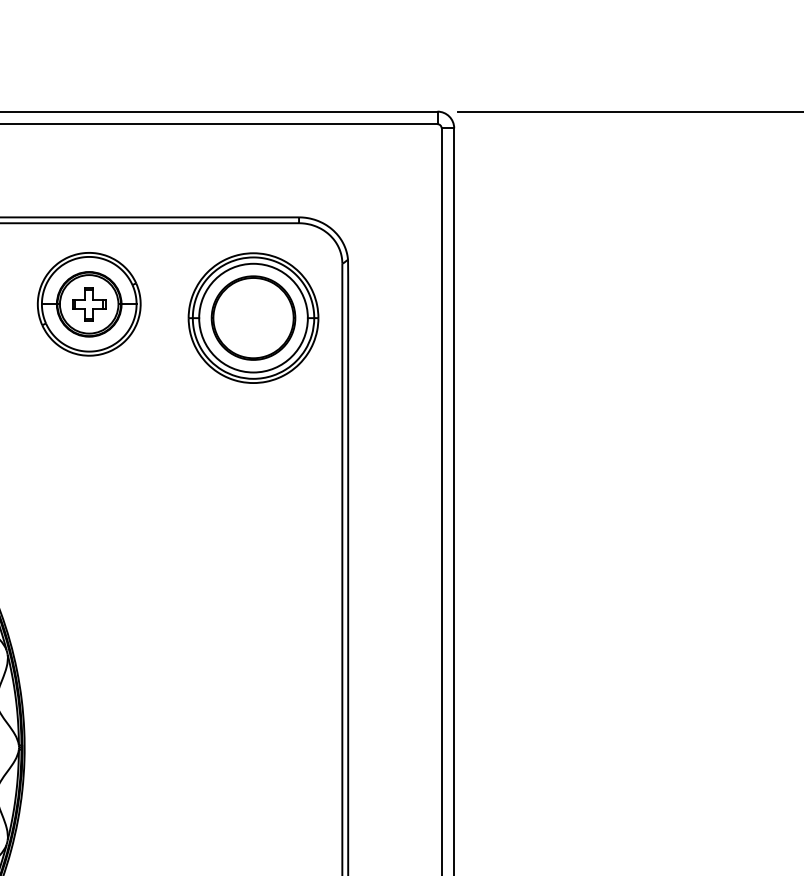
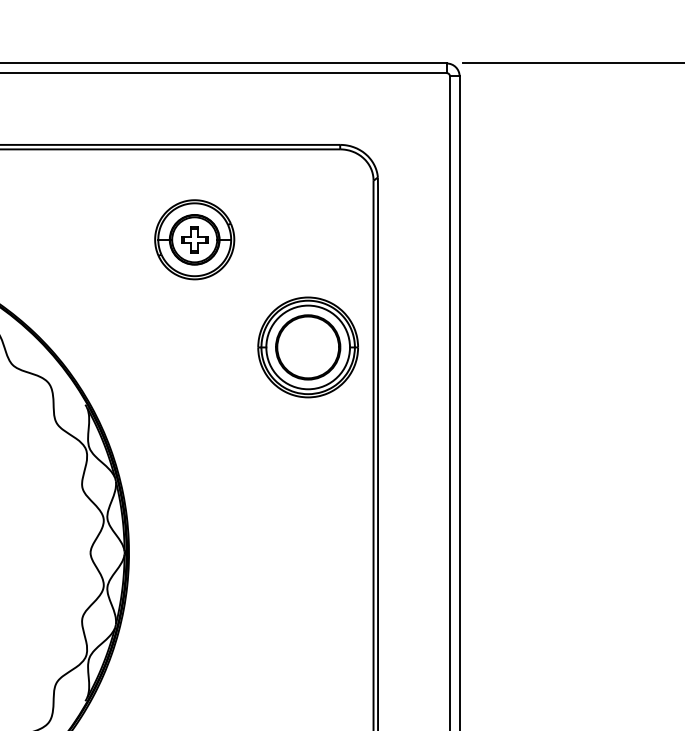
part: (88, 303) -> (194, 239), moved
part: (252, 318) -> (307, 347), moved

